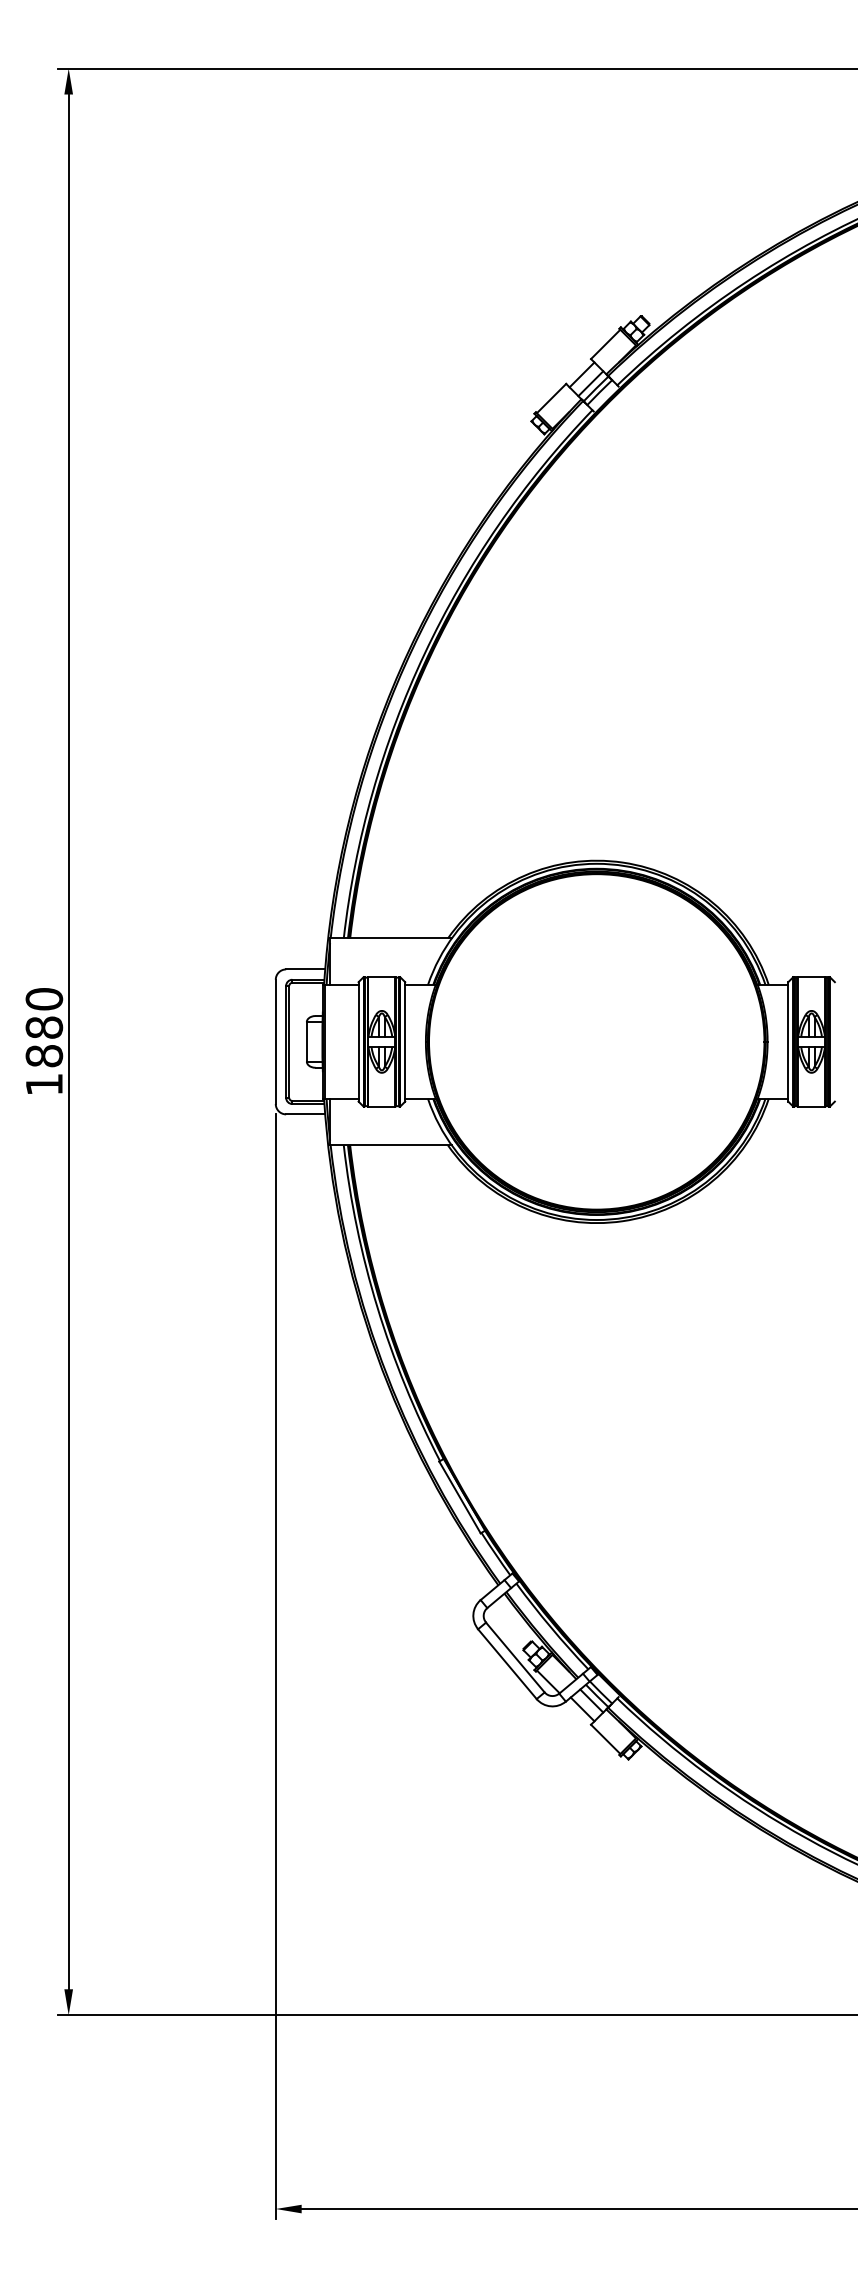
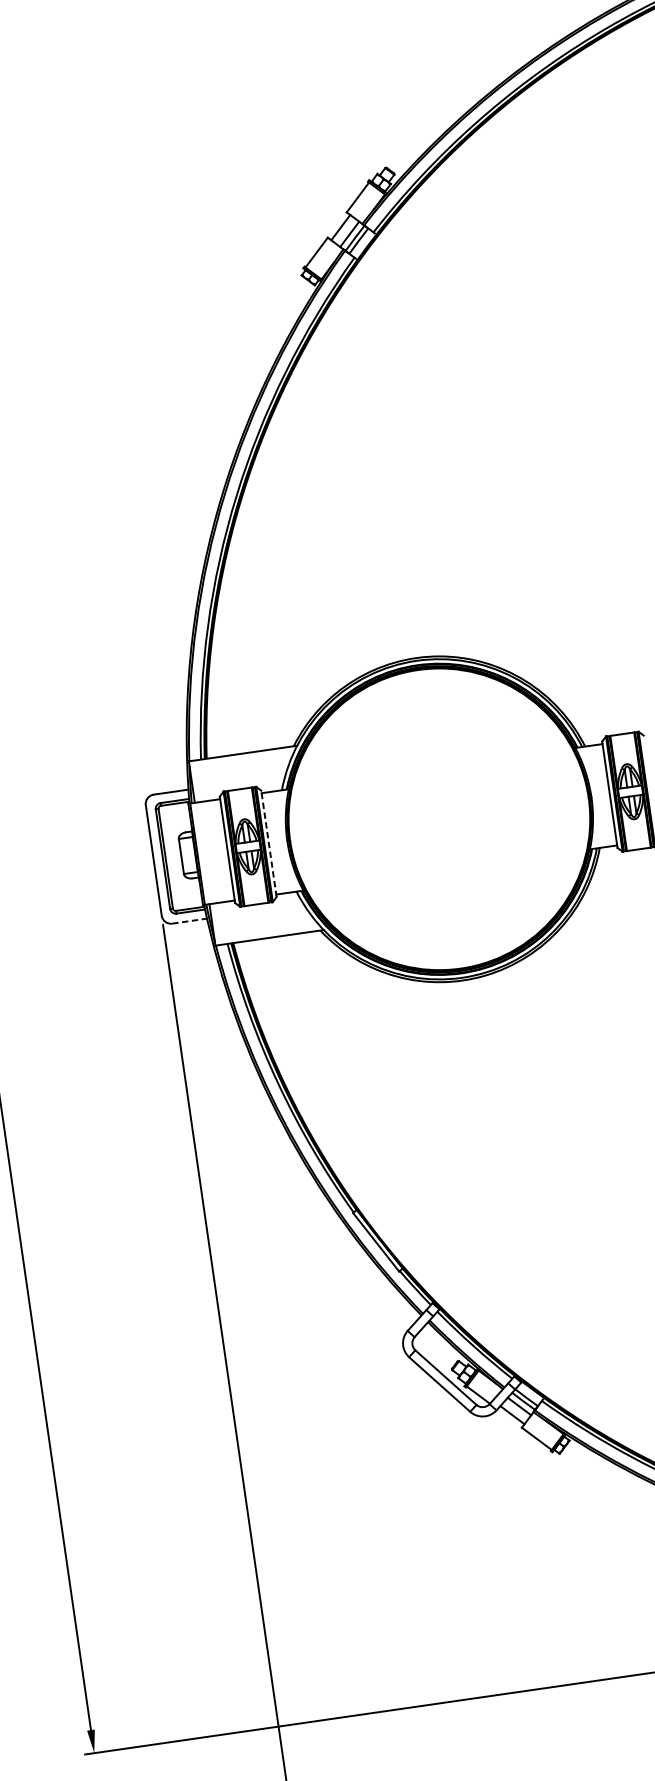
line: (405, 1041) -> (269, 843), solid -> dashed
line: (305, 1114) -> (189, 921), solid -> dashed

